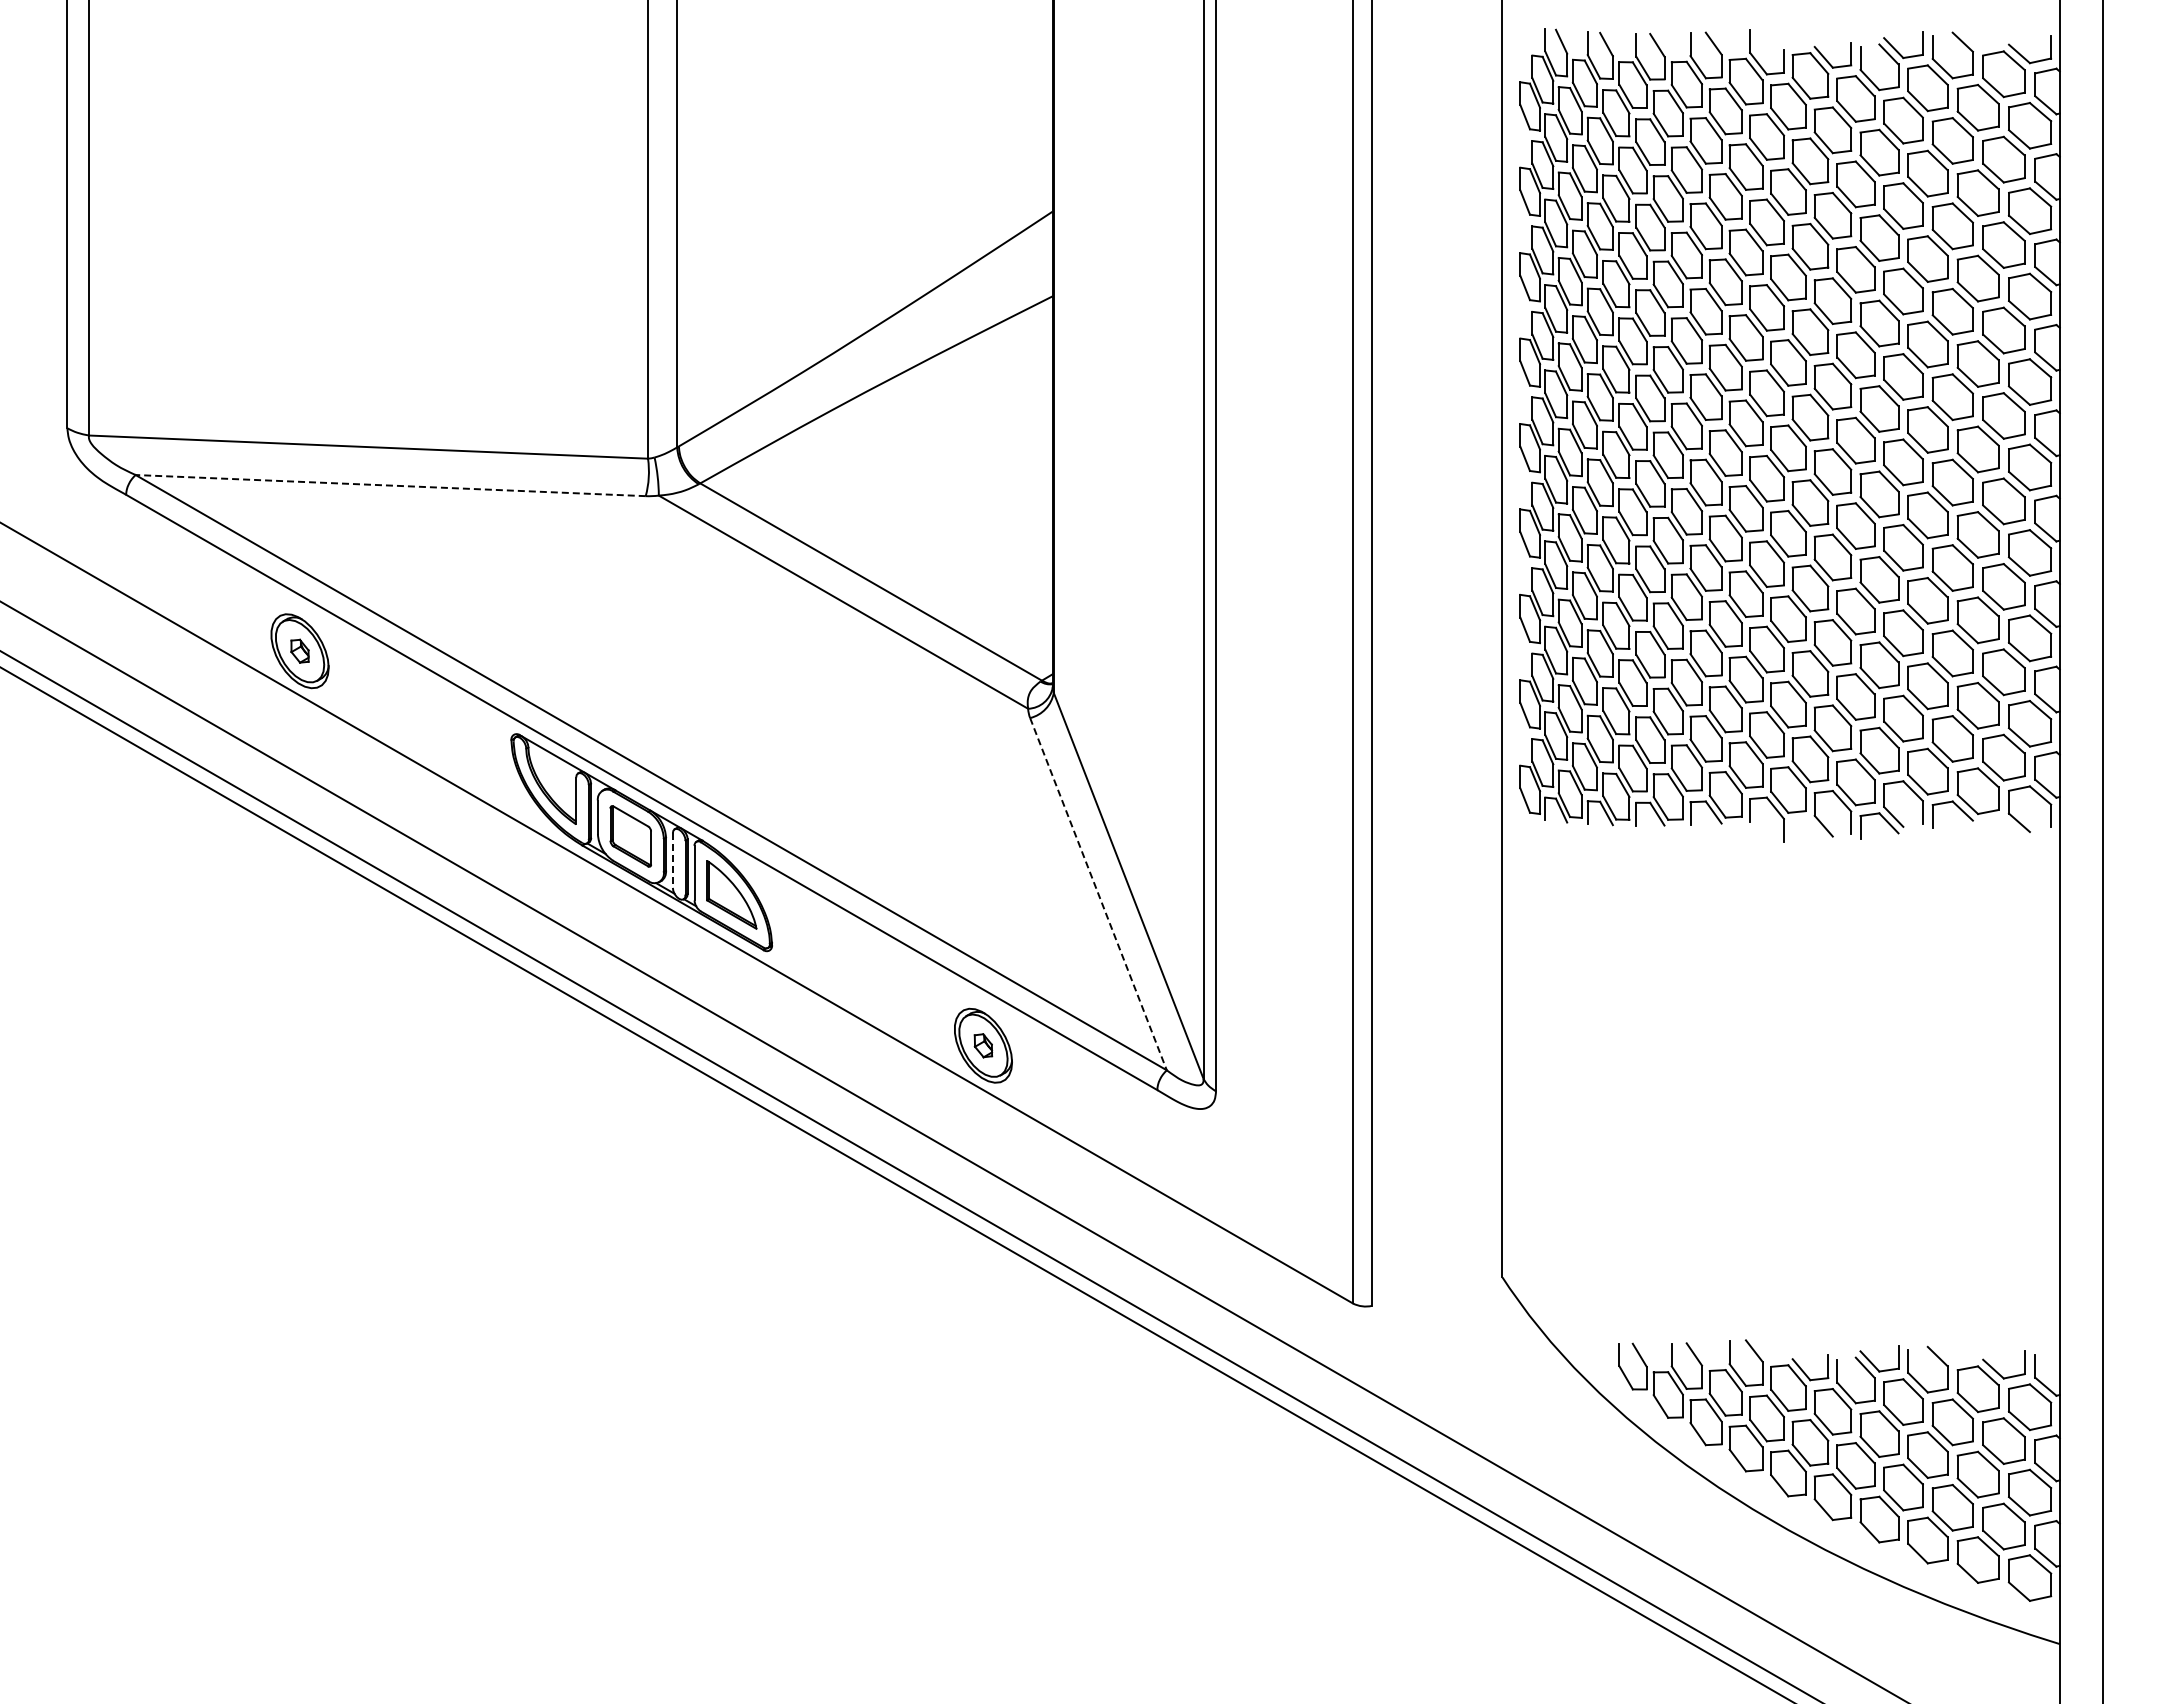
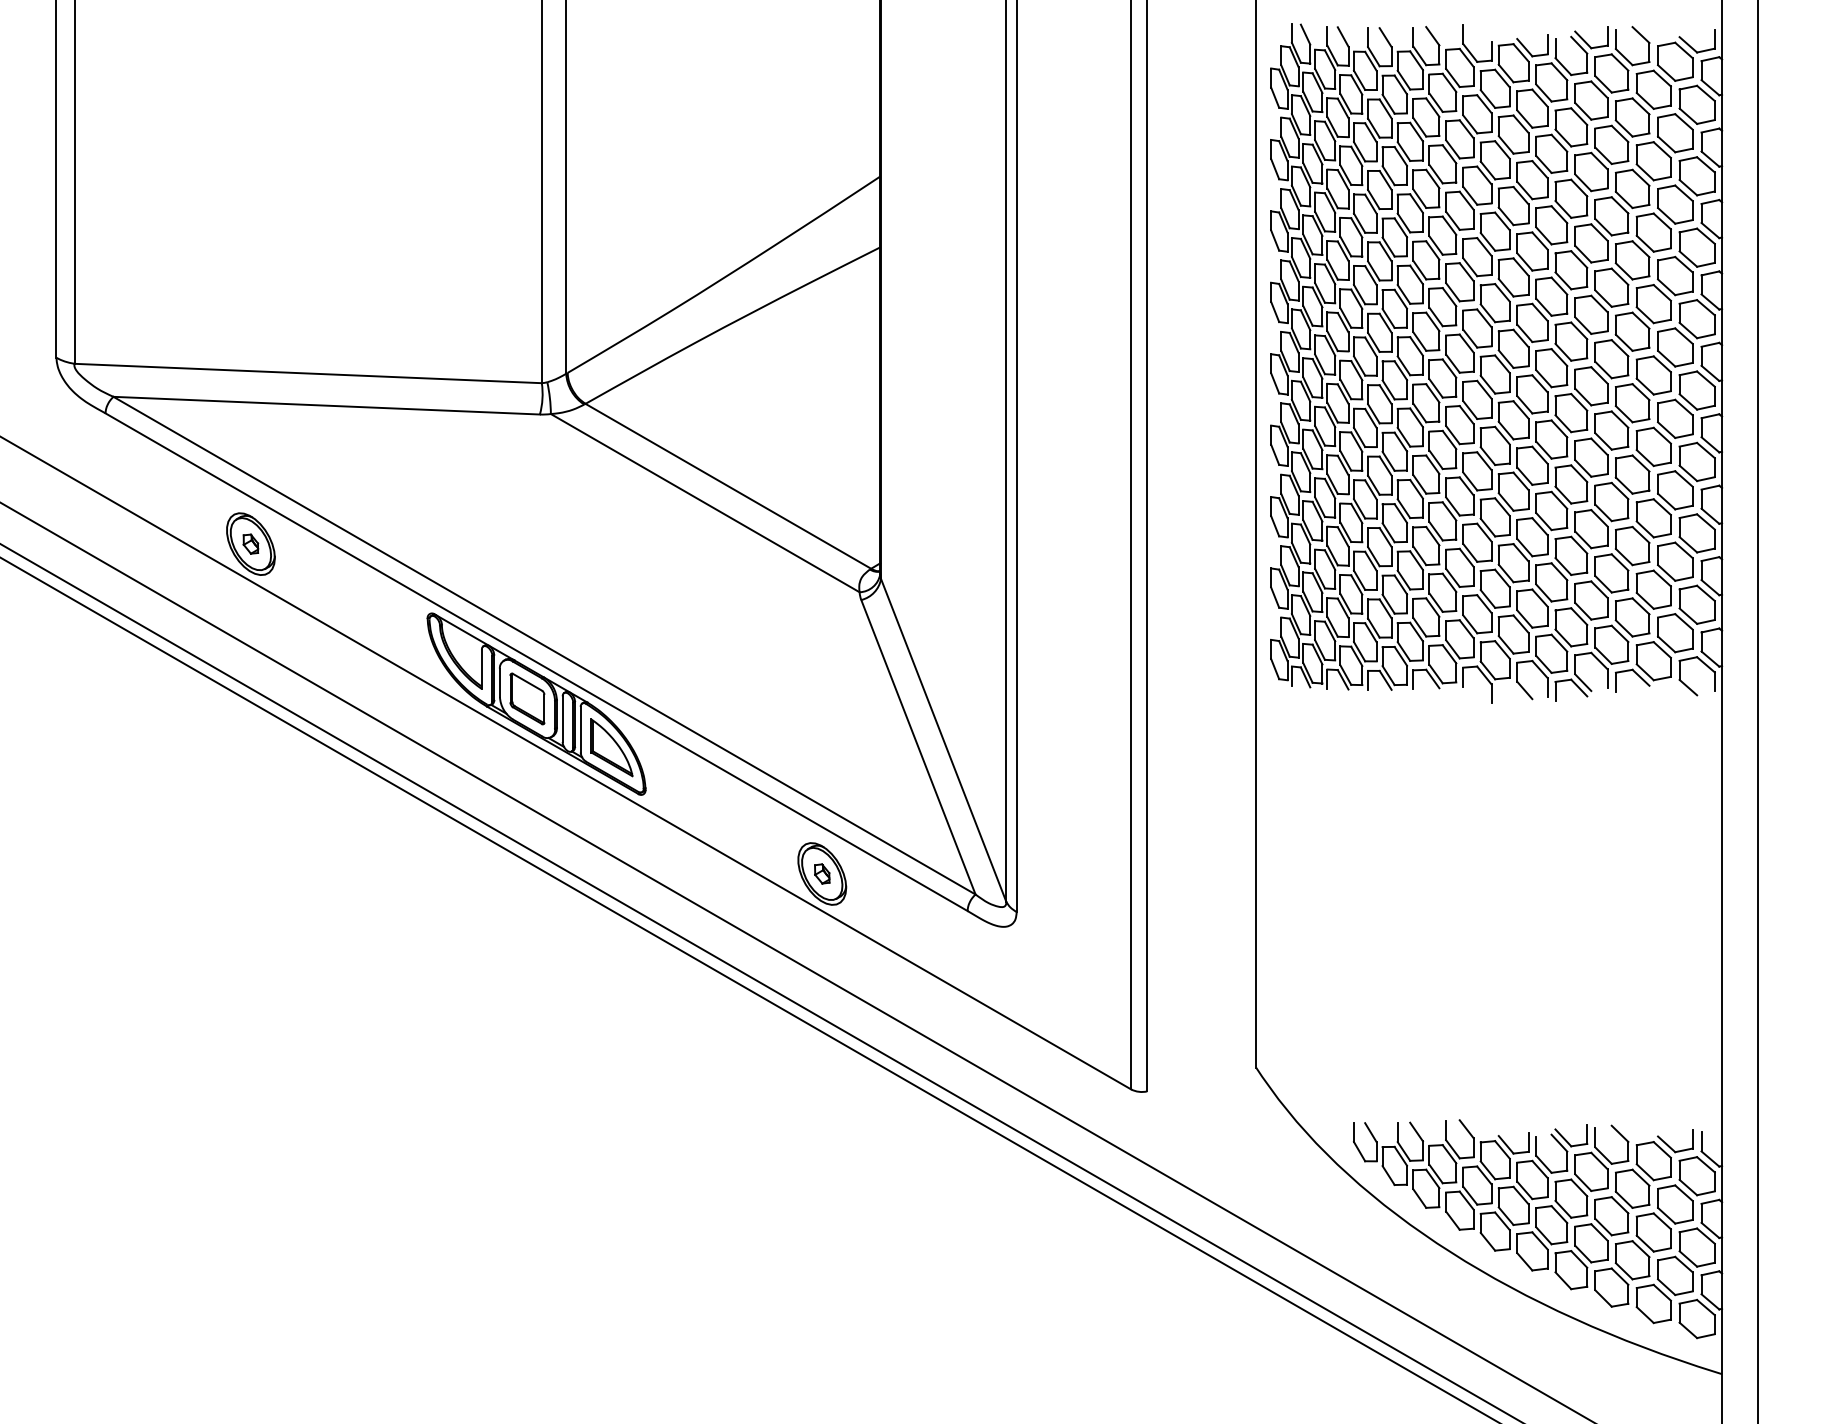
line: (390, 485) -> (326, 405), dashed -> solid
line: (672, 861) -> (562, 719), dashed -> solid
line: (1098, 894) -> (918, 747), dashed -> solid

